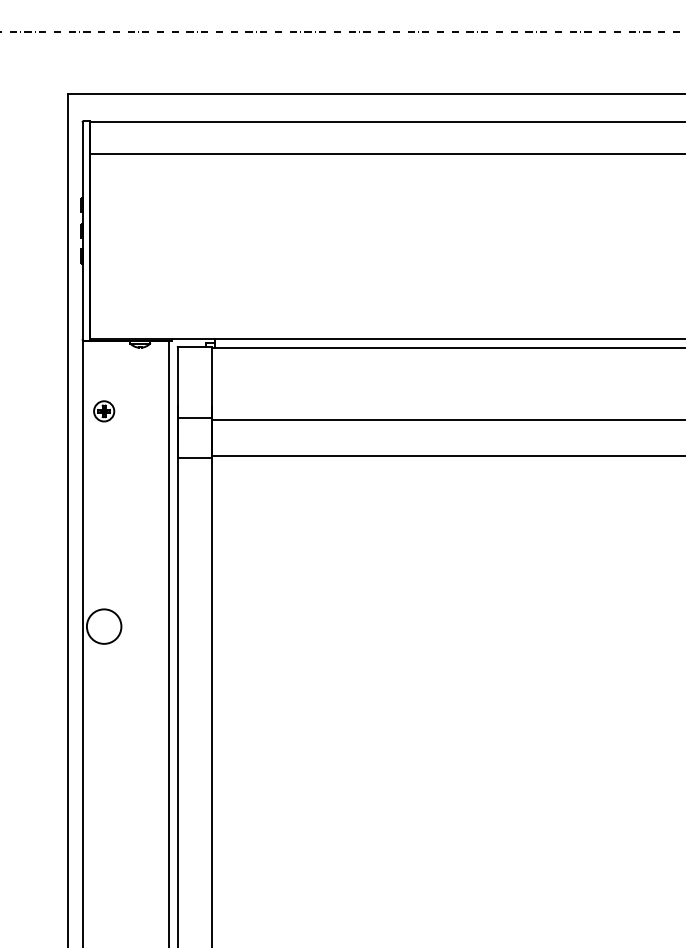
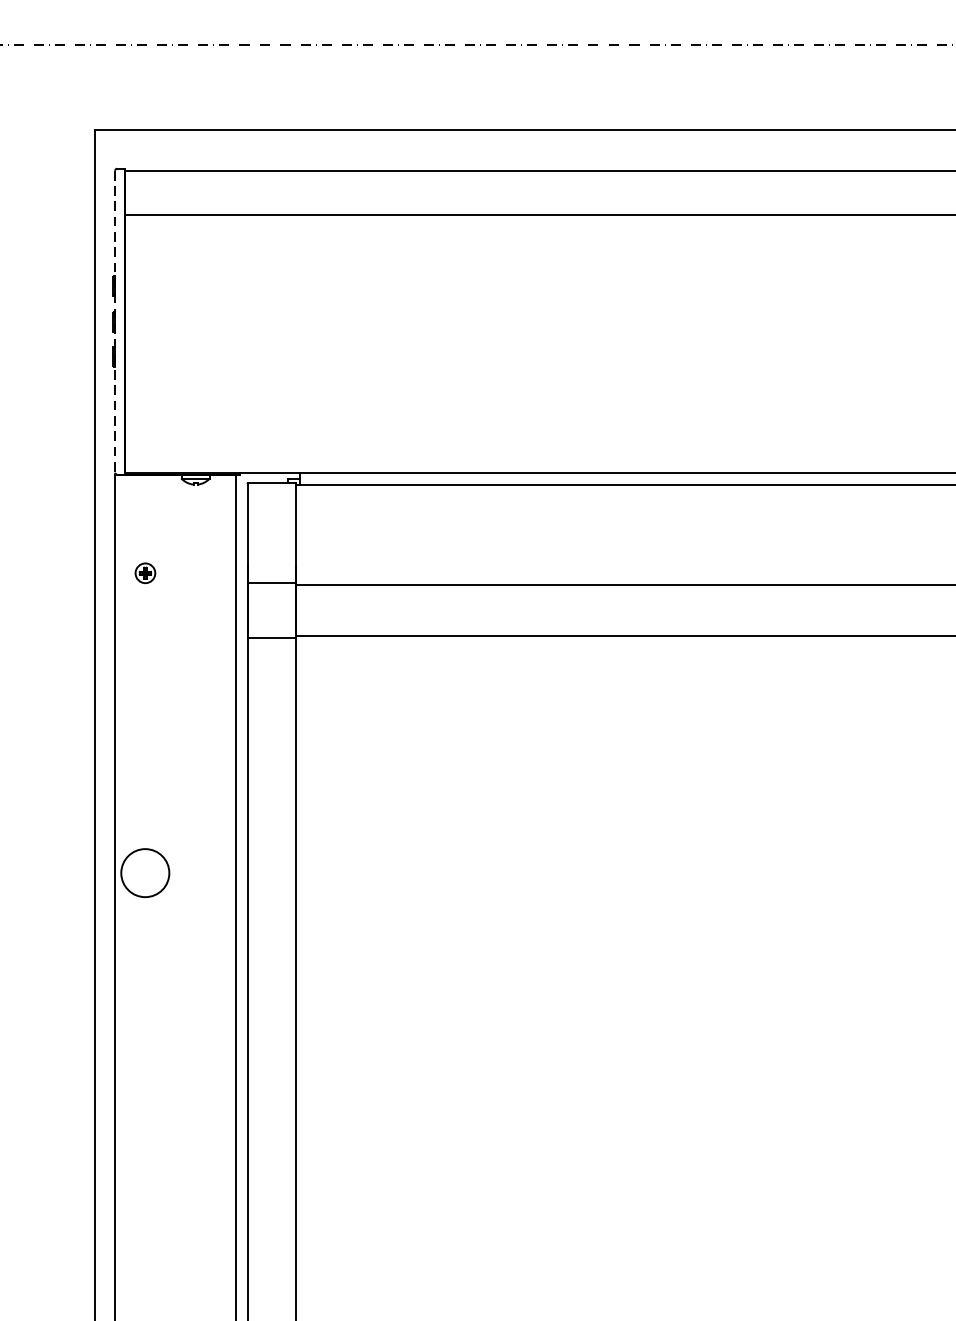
line: (82, 231) -> (115, 322), solid -> dashed
part: (104, 411) -> (145, 573), size x0.7

